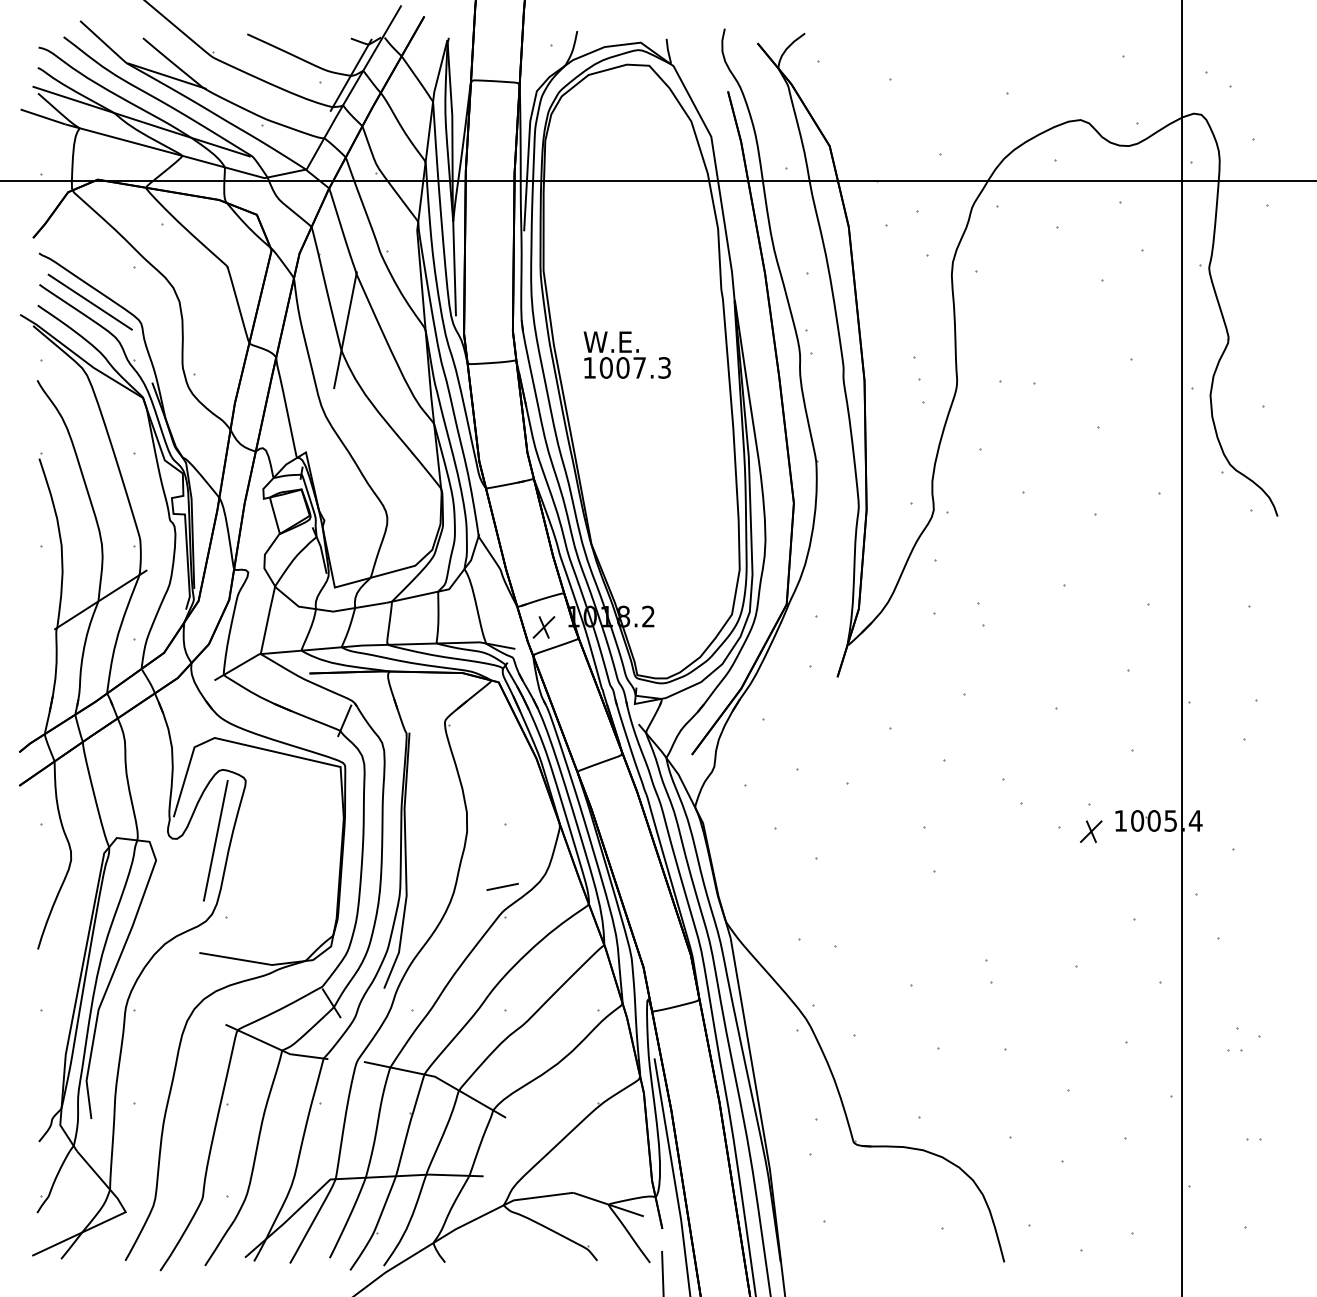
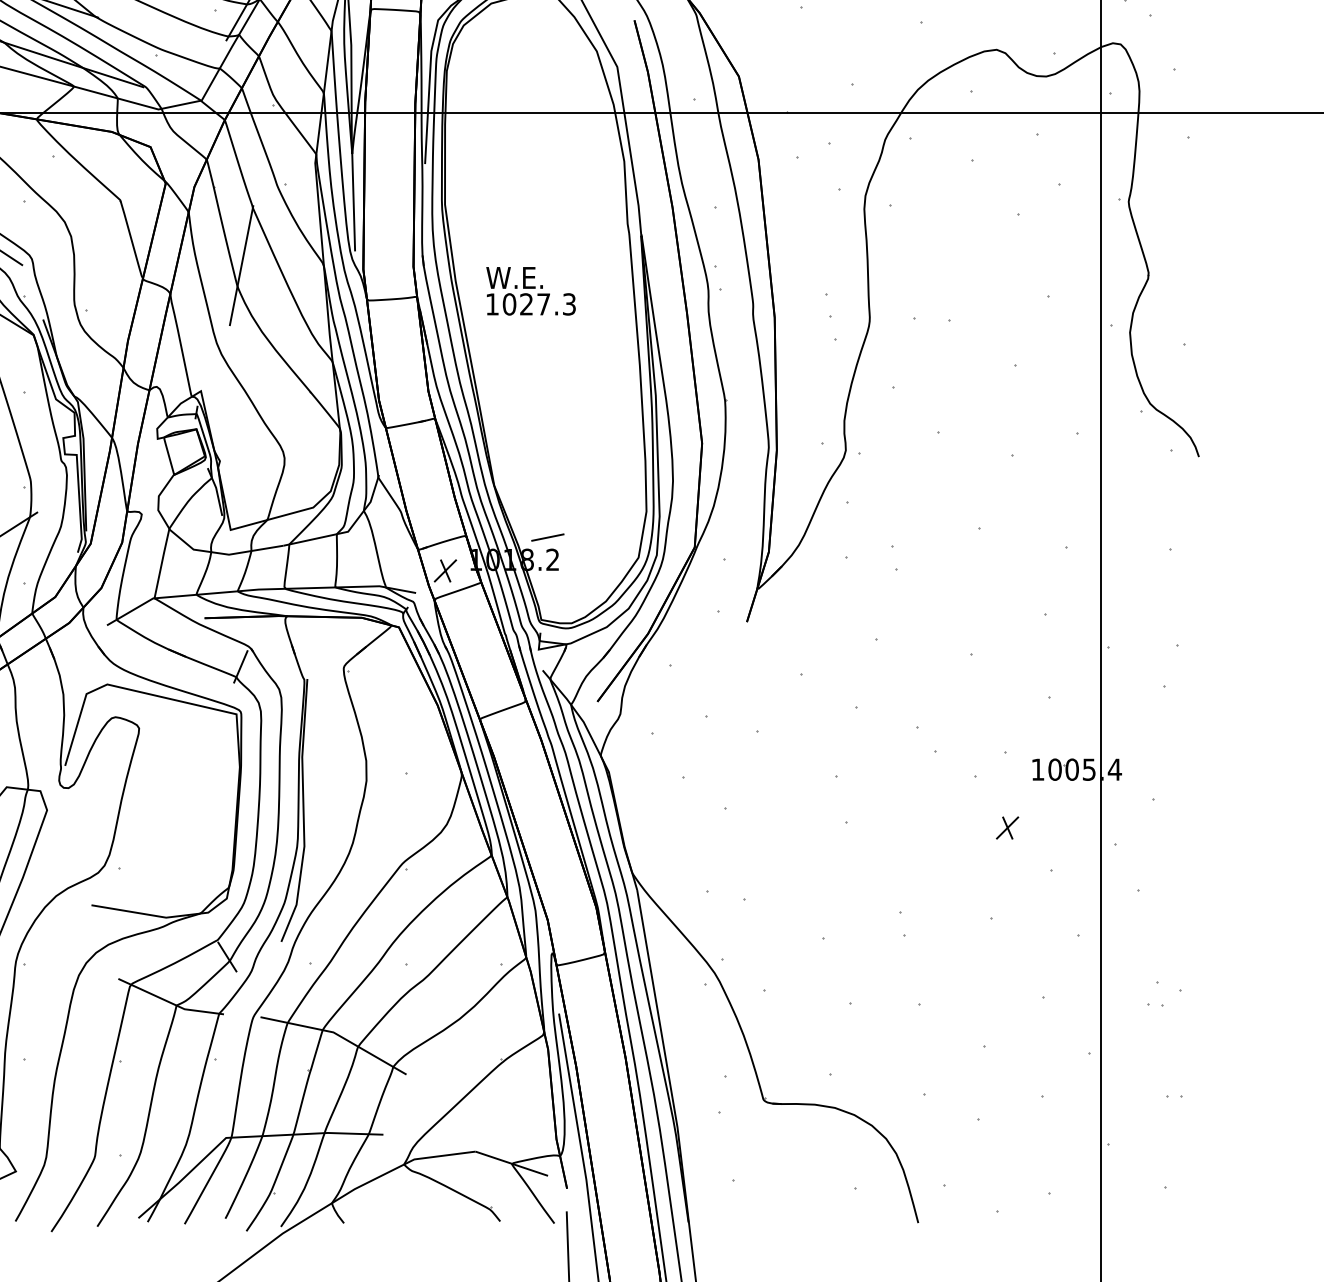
text: (622, 367) -> (526, 303), 1007.3 -> 1027.3
part: (1091, 831) -> (1007, 827), moved
line: (215, 840) -> (108, 789), removed
line: (502, 886) -> (547, 537), moved

